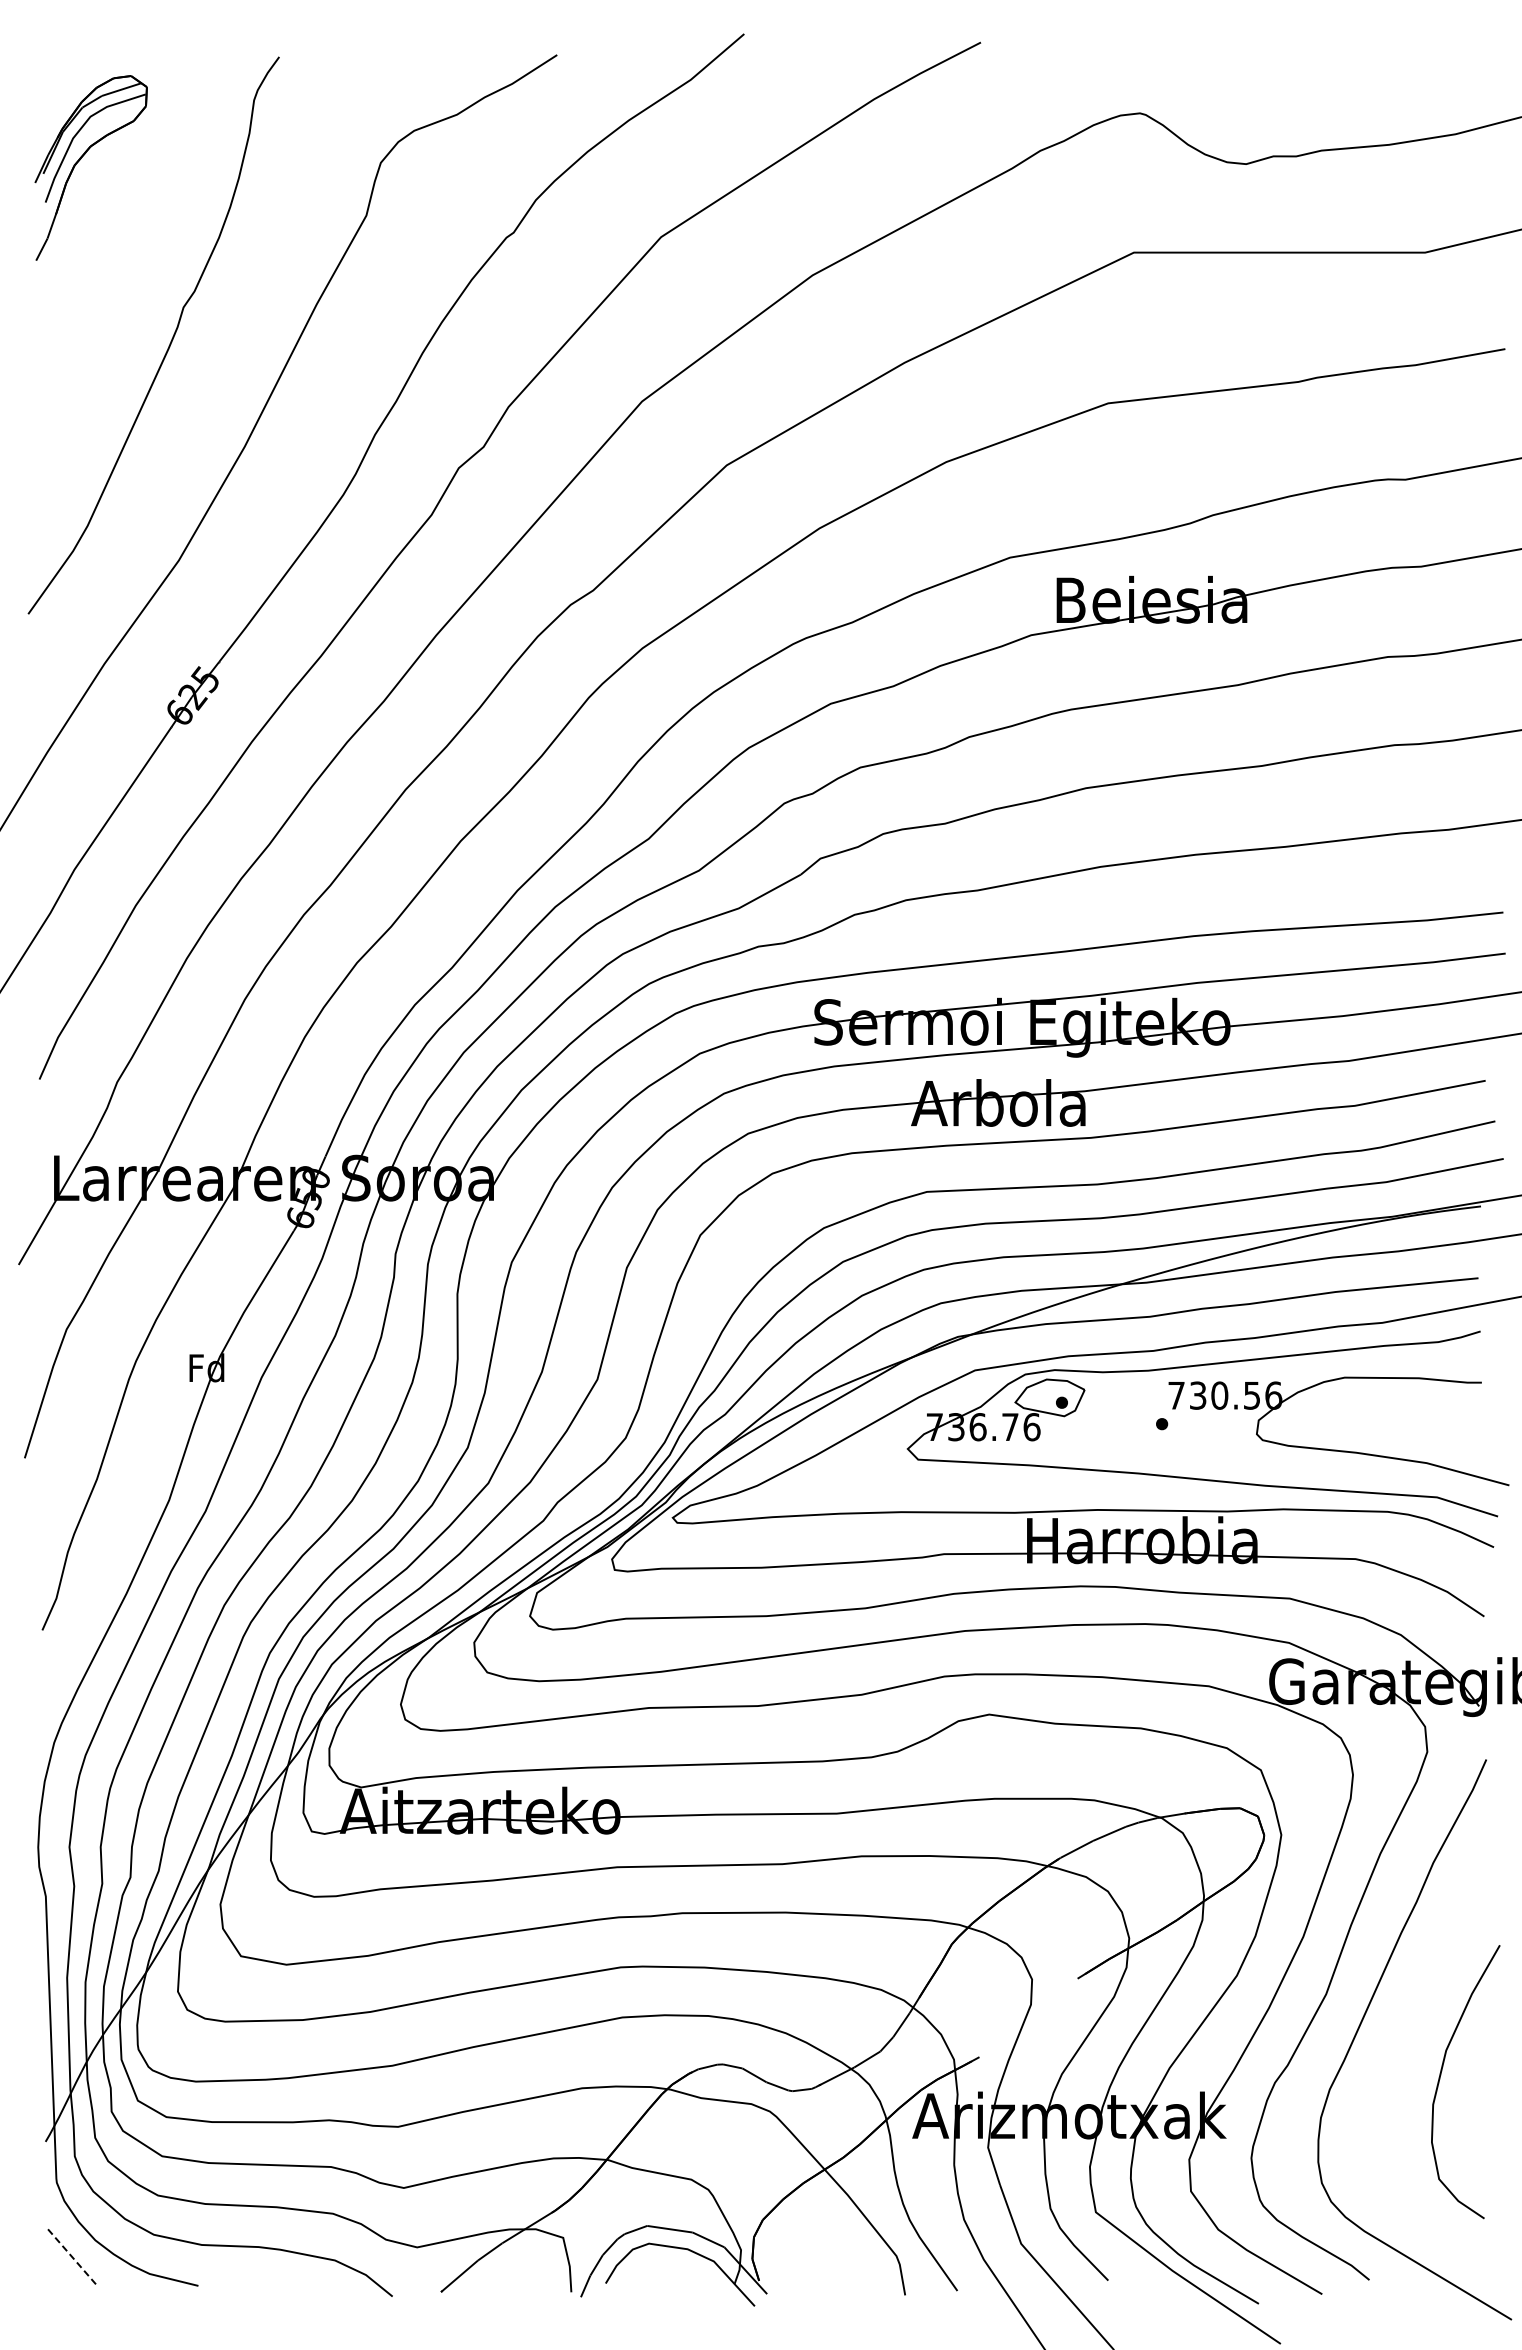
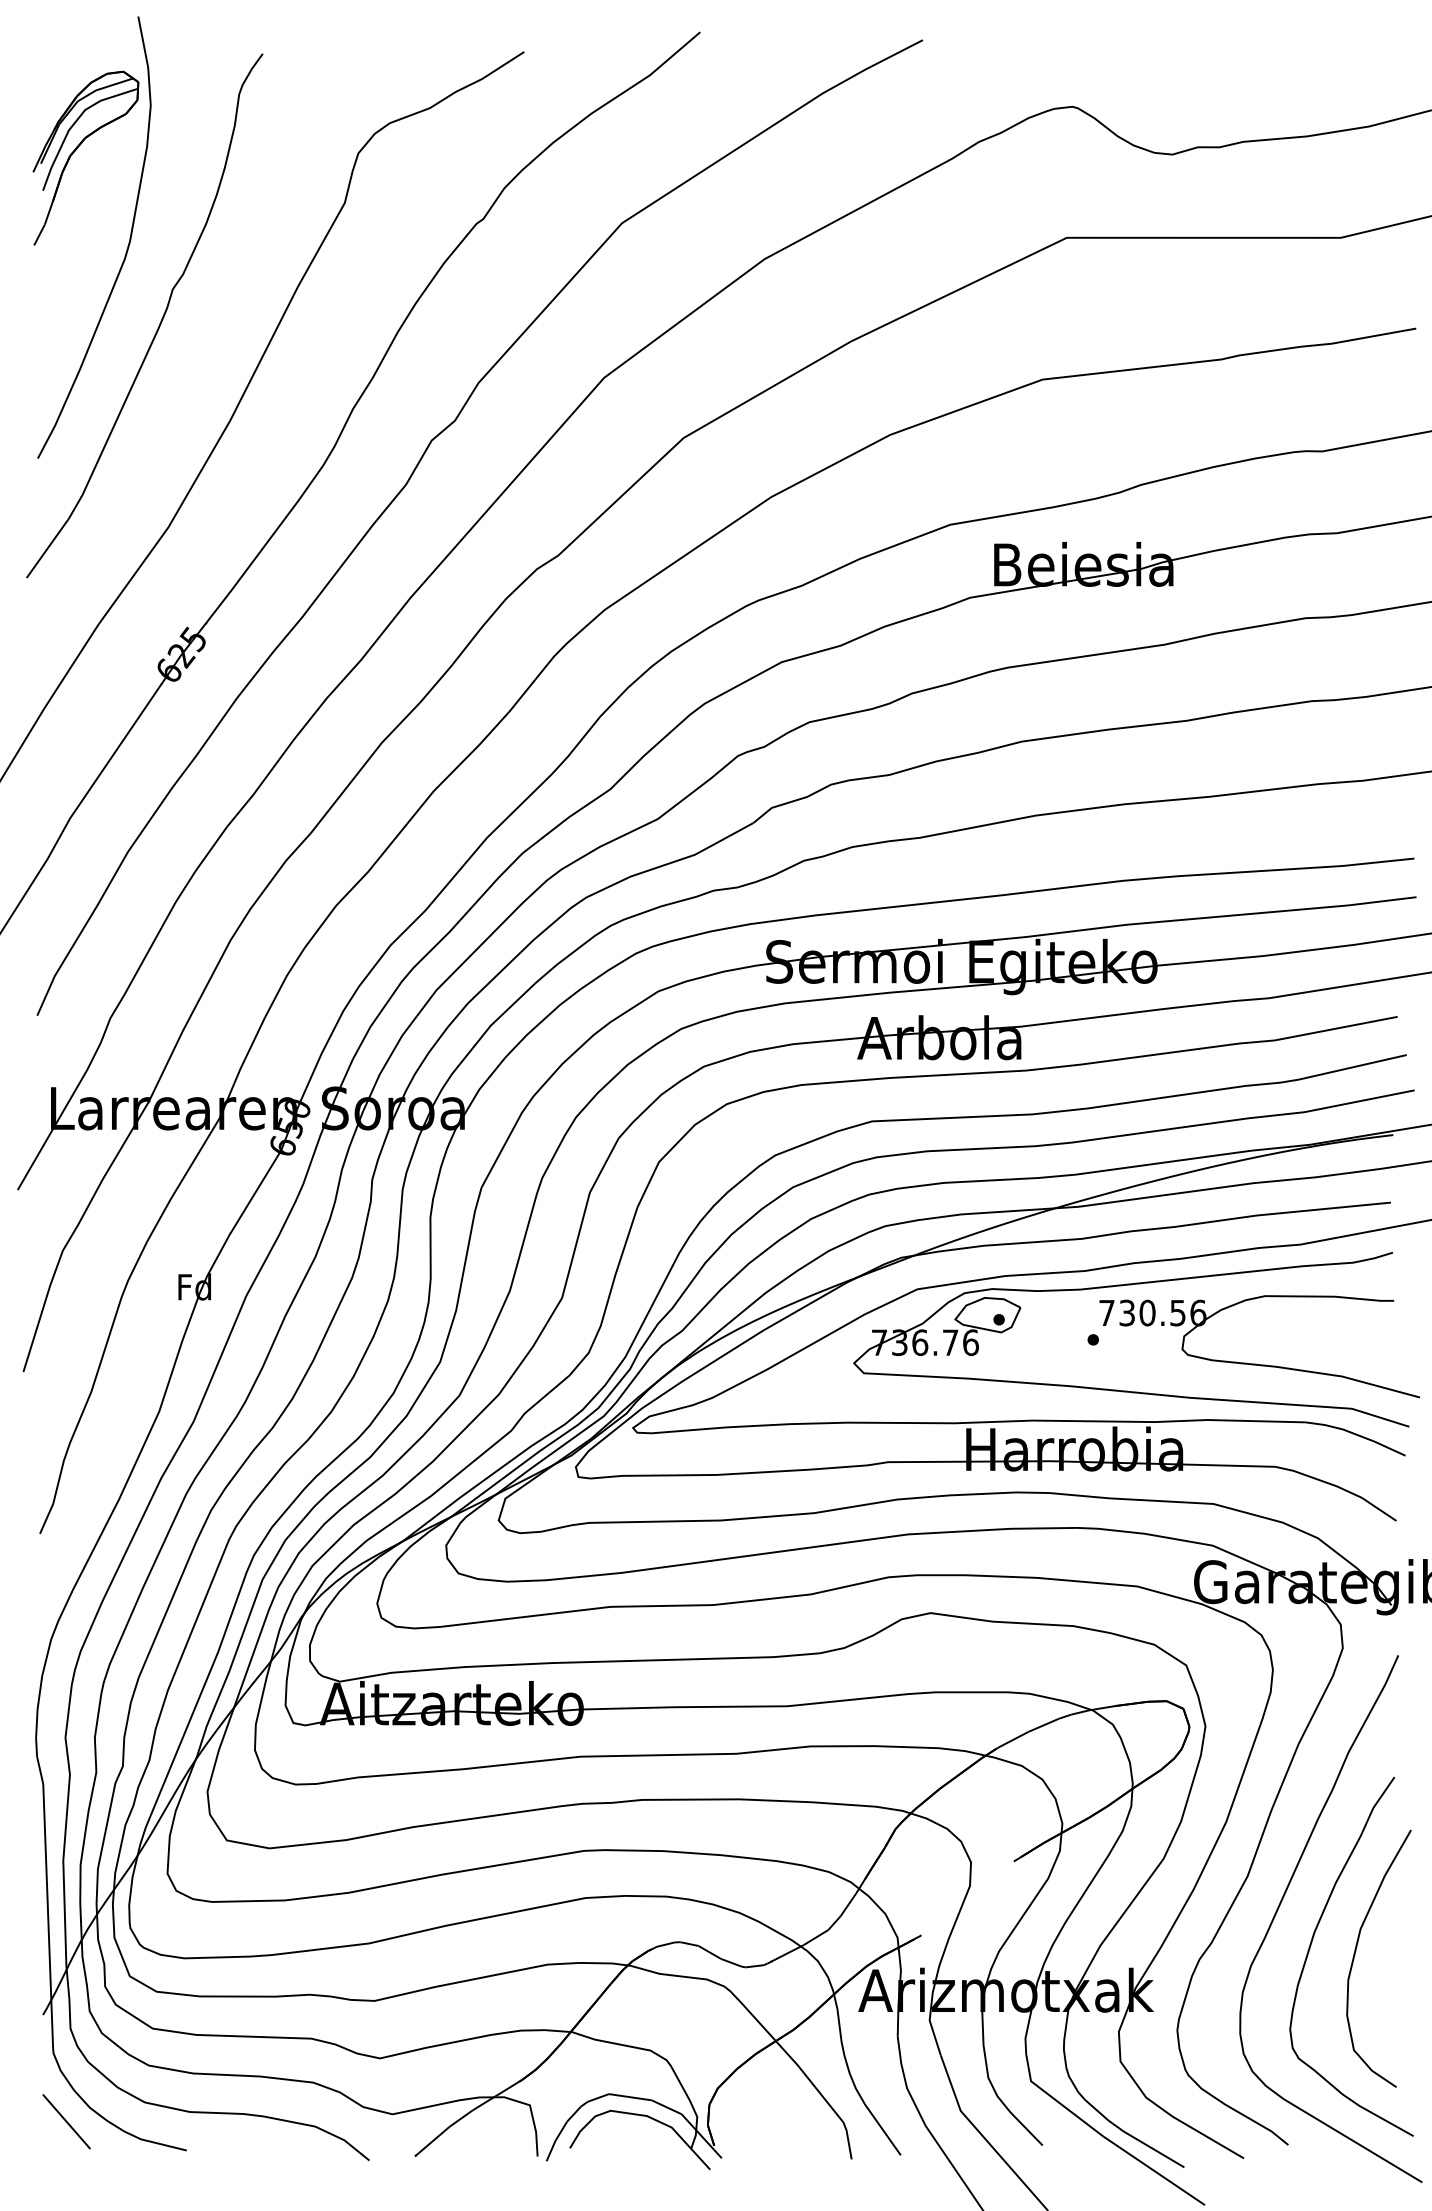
curve: (134, 264) -> (126, 248), added
curve: (1394, 2066) -> (1311, 1944), added
line: (70, 2254) -> (66, 2120), dashed -> solid

